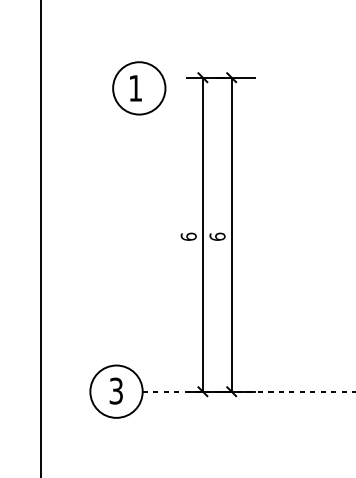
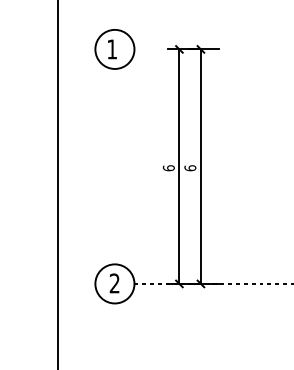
part: (138, 88) -> (114, 49), moved
text: (115, 391) -> (114, 283), 3 -> 2

